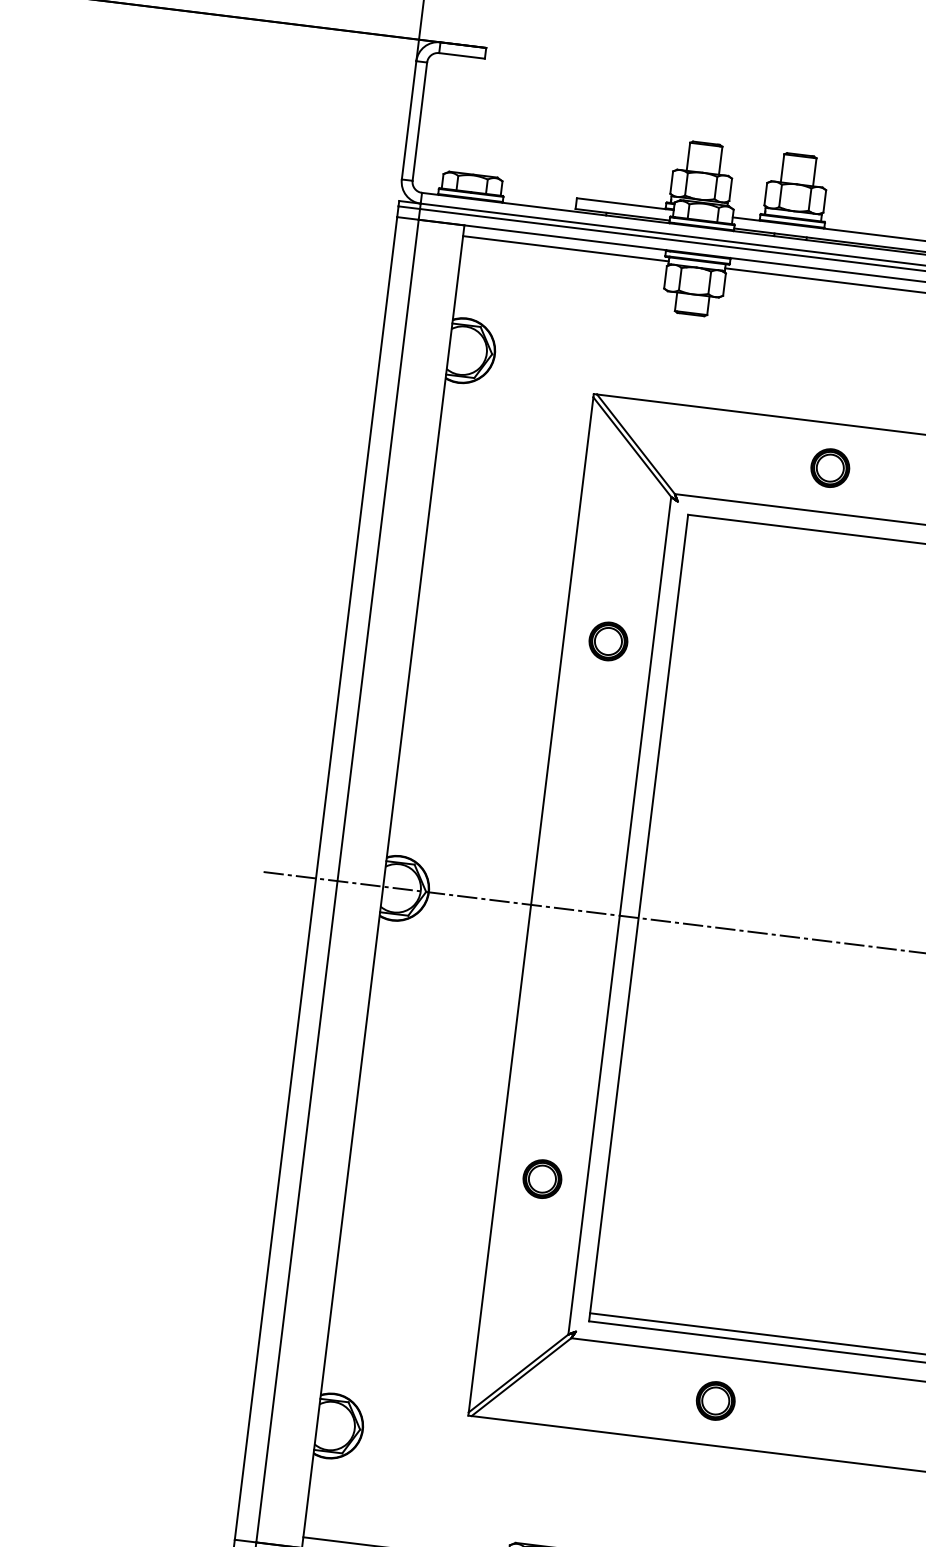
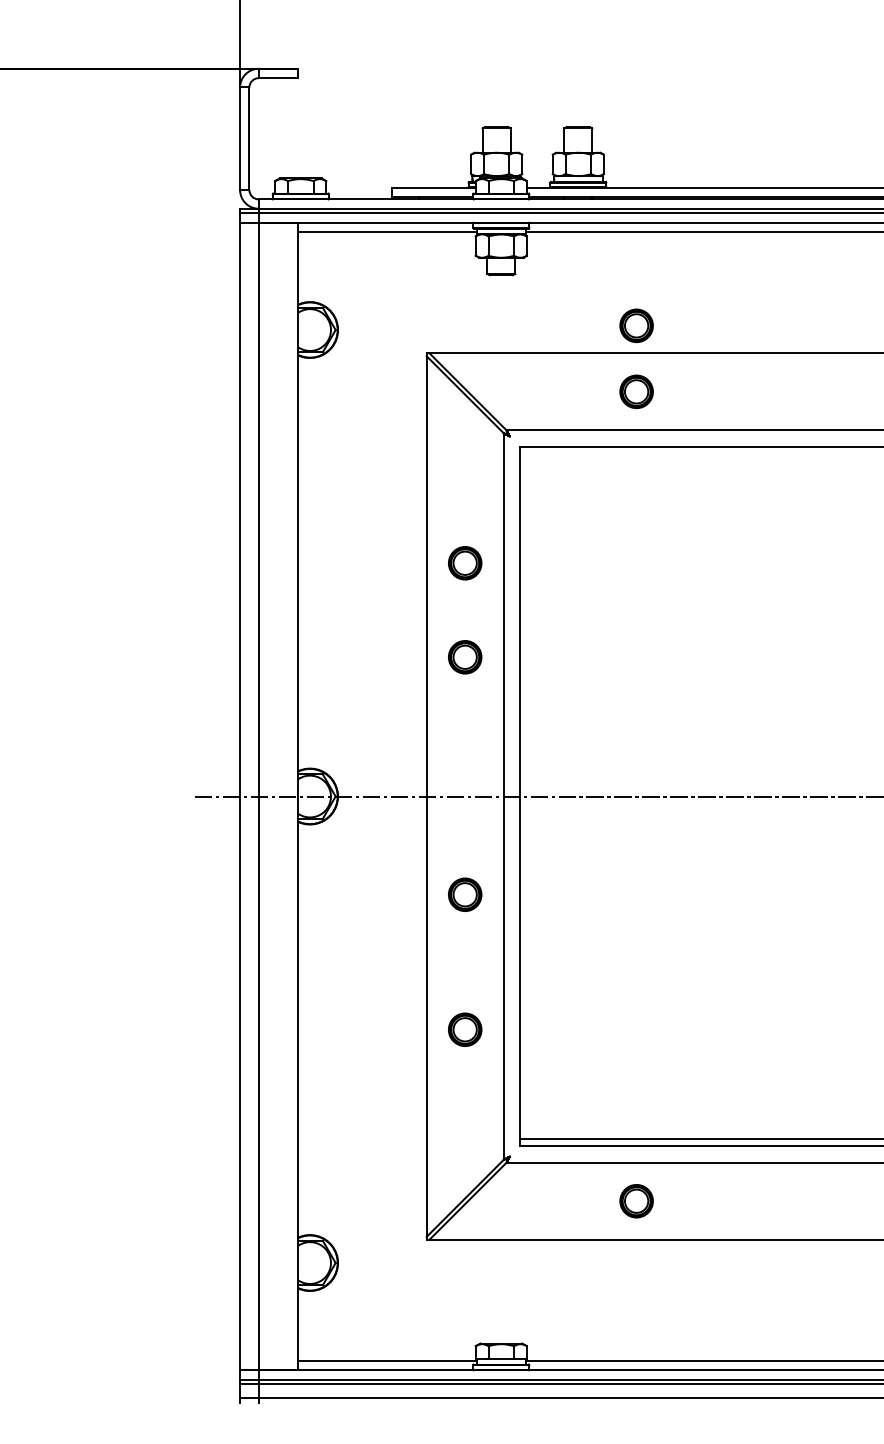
part: (839, 391) -> (636, 325), added
part: (595, 750) -> (465, 657), added
part: (561, 1023) -> (465, 894), added

